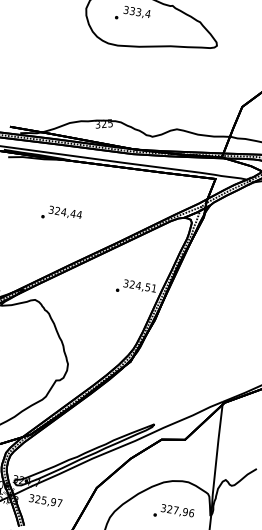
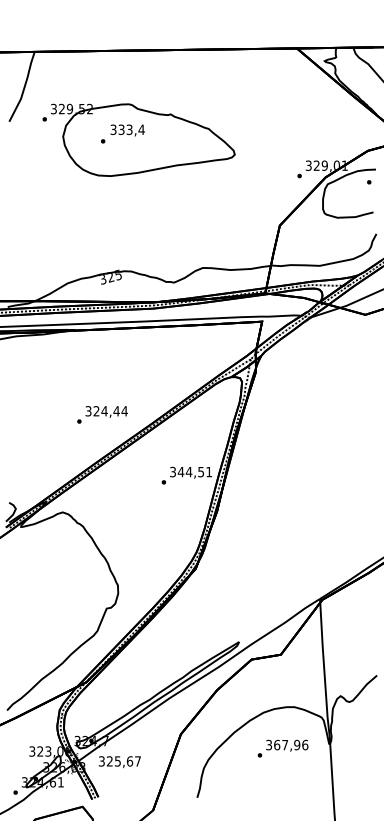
text: (61, 214) -> (102, 414), moved
text: (131, 284) -> (180, 471), 324,51 -> 344,51
text: (53, 502) -> (129, 761), 325,97 -> 325,67
text: (170, 508) -> (277, 744), 327,96 -> 367,96

